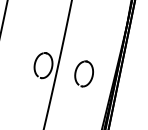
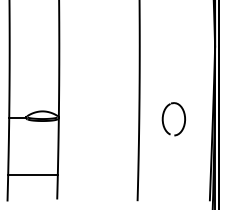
part: (35, 64) -> (110, 119), removed

